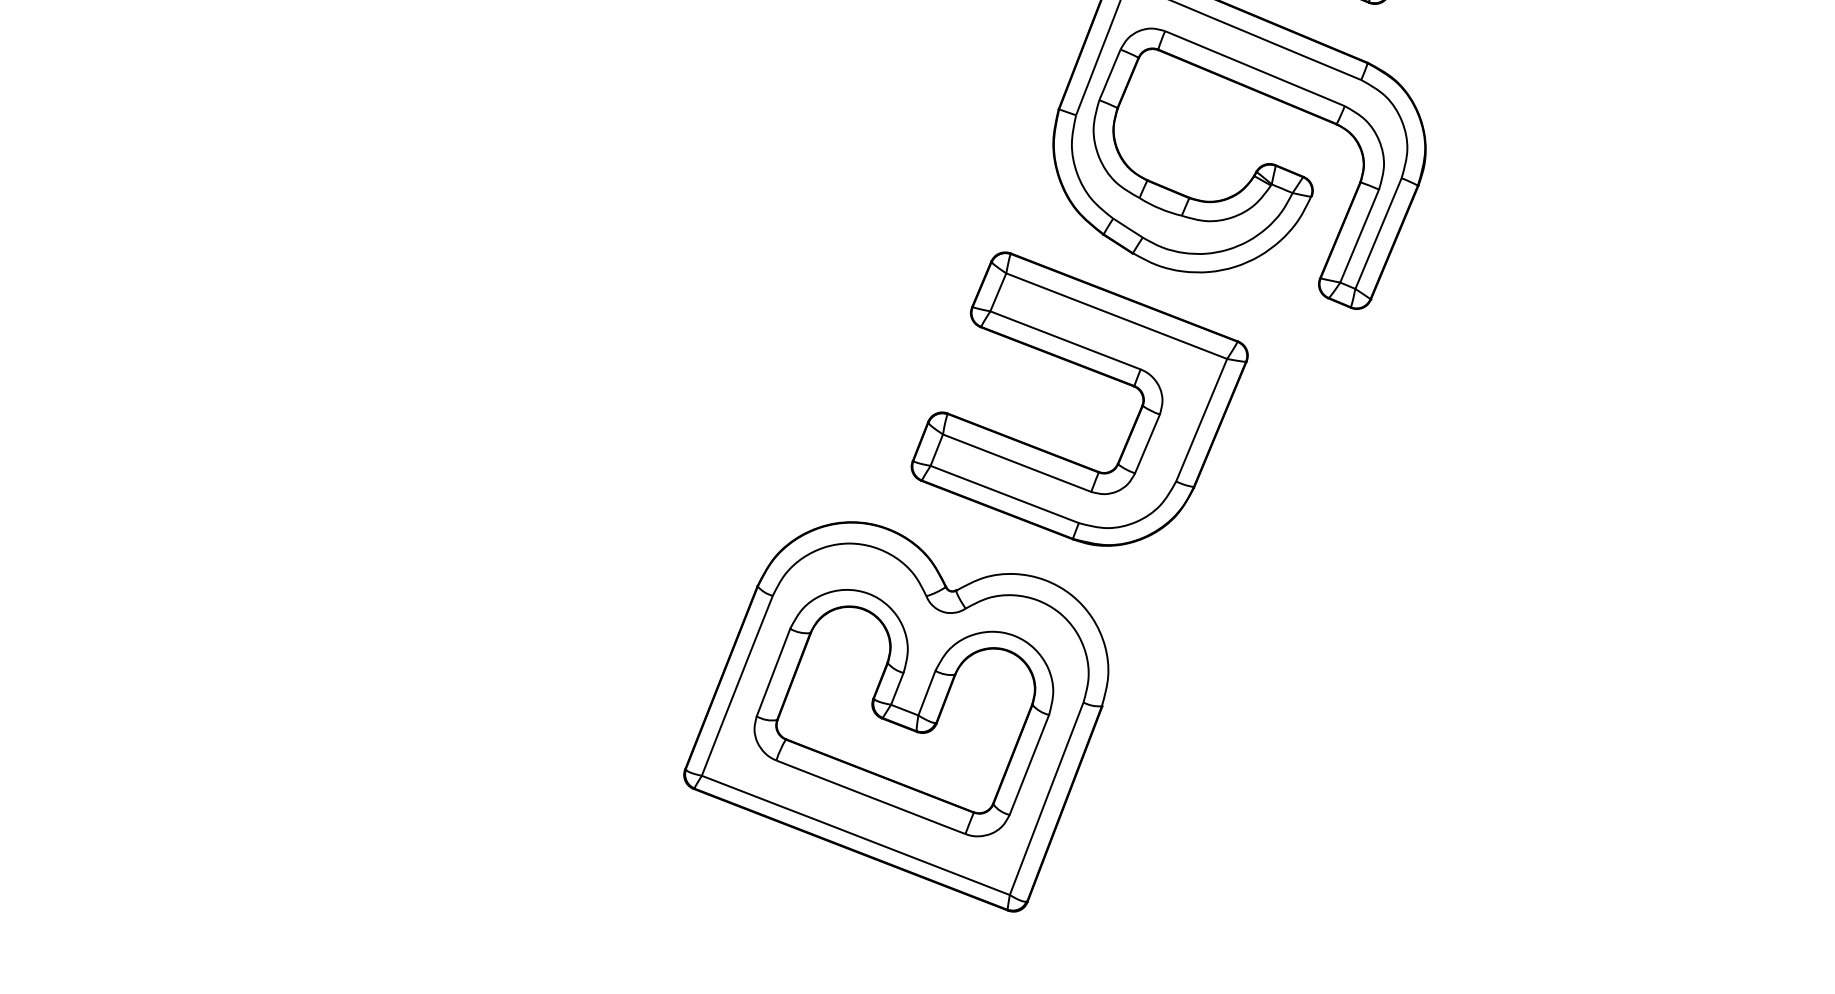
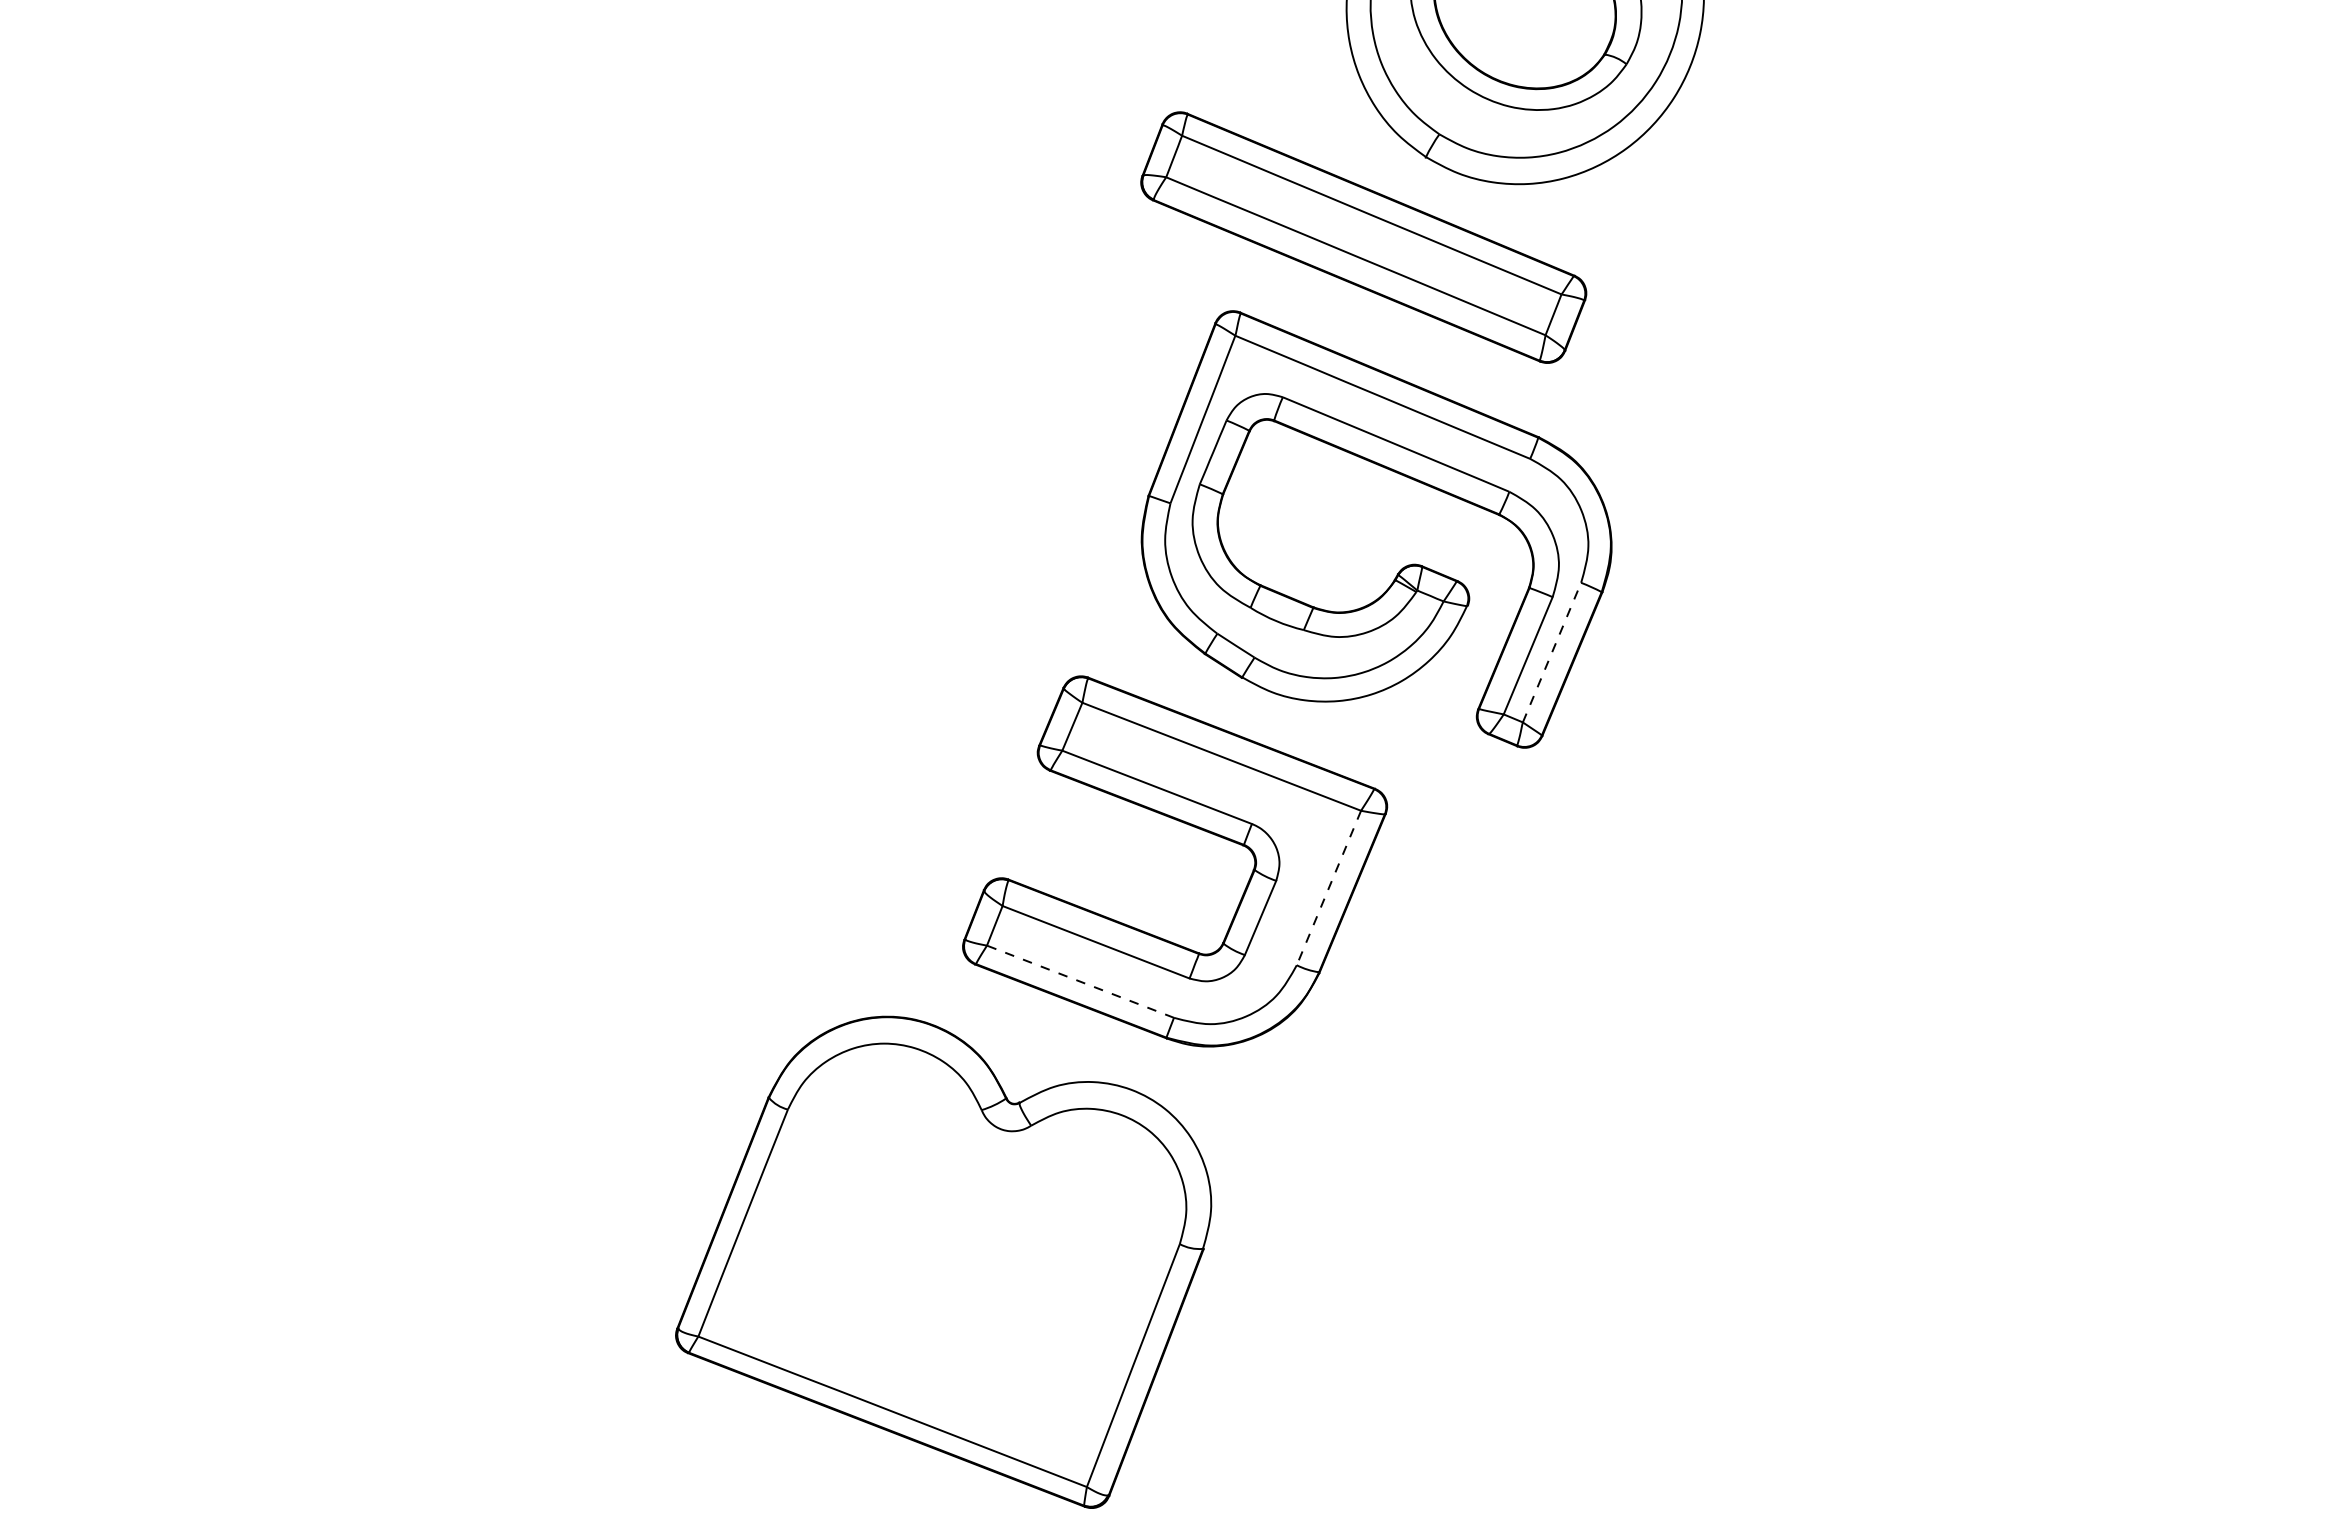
line: (1378, 233) -> (1552, 652), solid -> dashed
line: (1201, 420) -> (1328, 888), solid -> dashed
line: (1004, 494) -> (1080, 981), solid -> dashed
part: (904, 713) -> (953, 1257), removed

